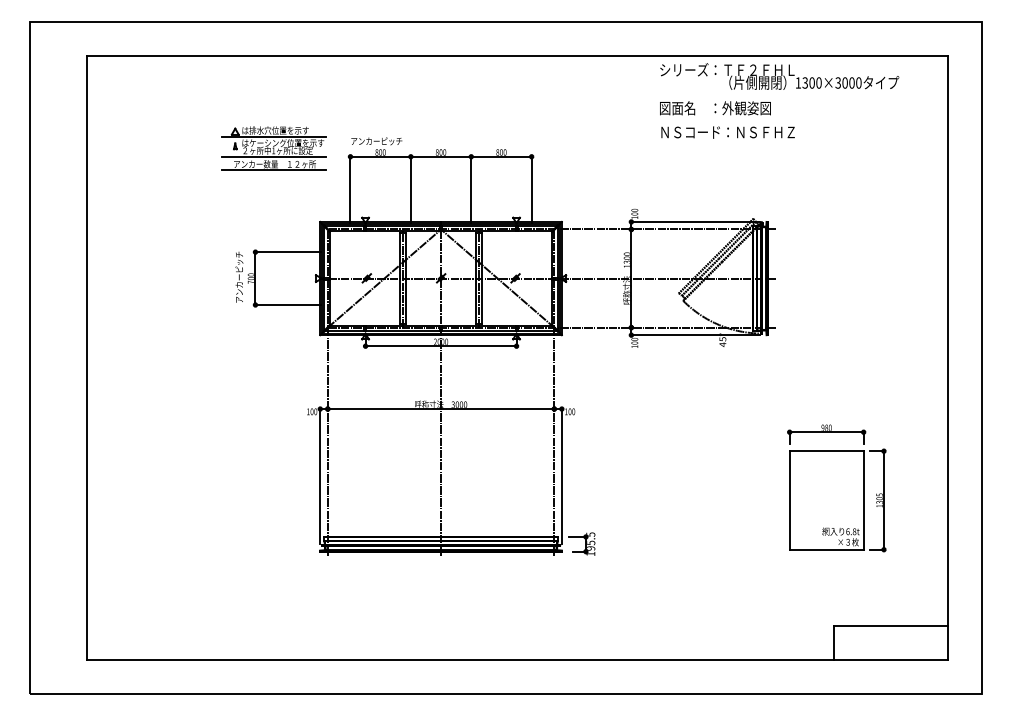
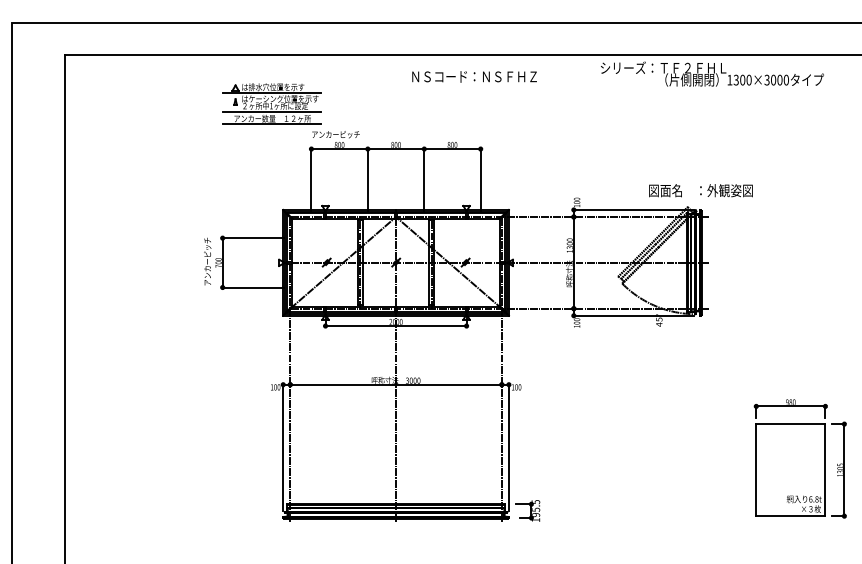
text: (715, 108) -> (701, 190), moved
text: (727, 132) -> (474, 76), moved
part: (273, 148) -> (271, 103), moved
part: (836, 488) -> (800, 458), moved

